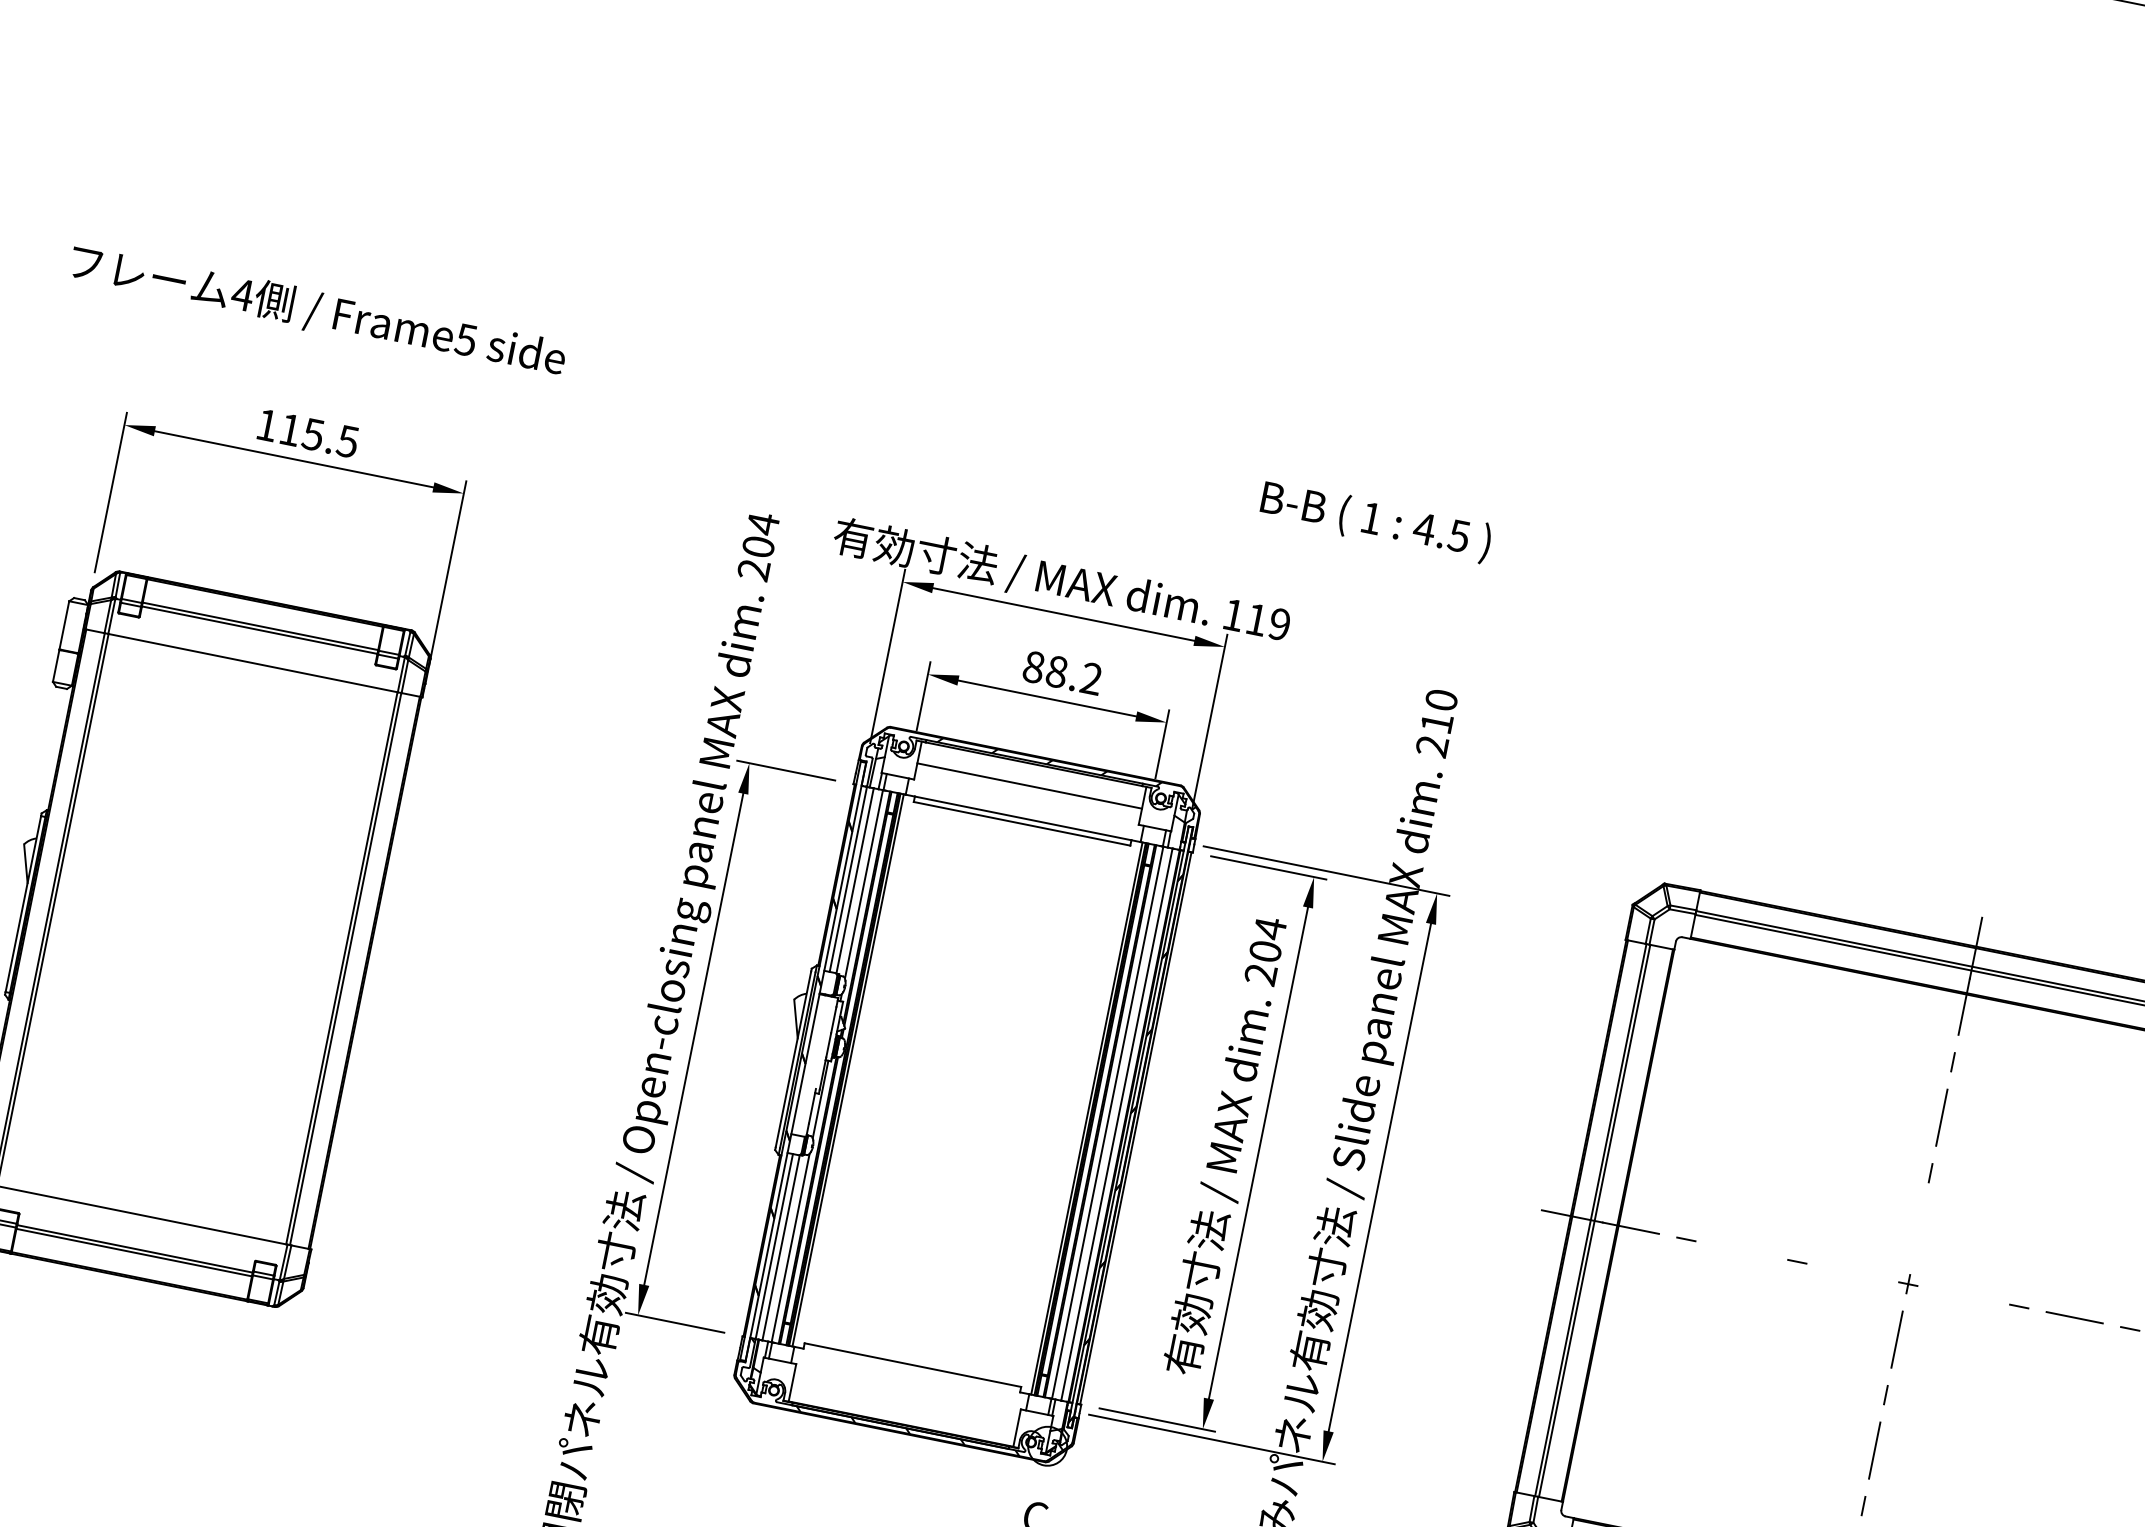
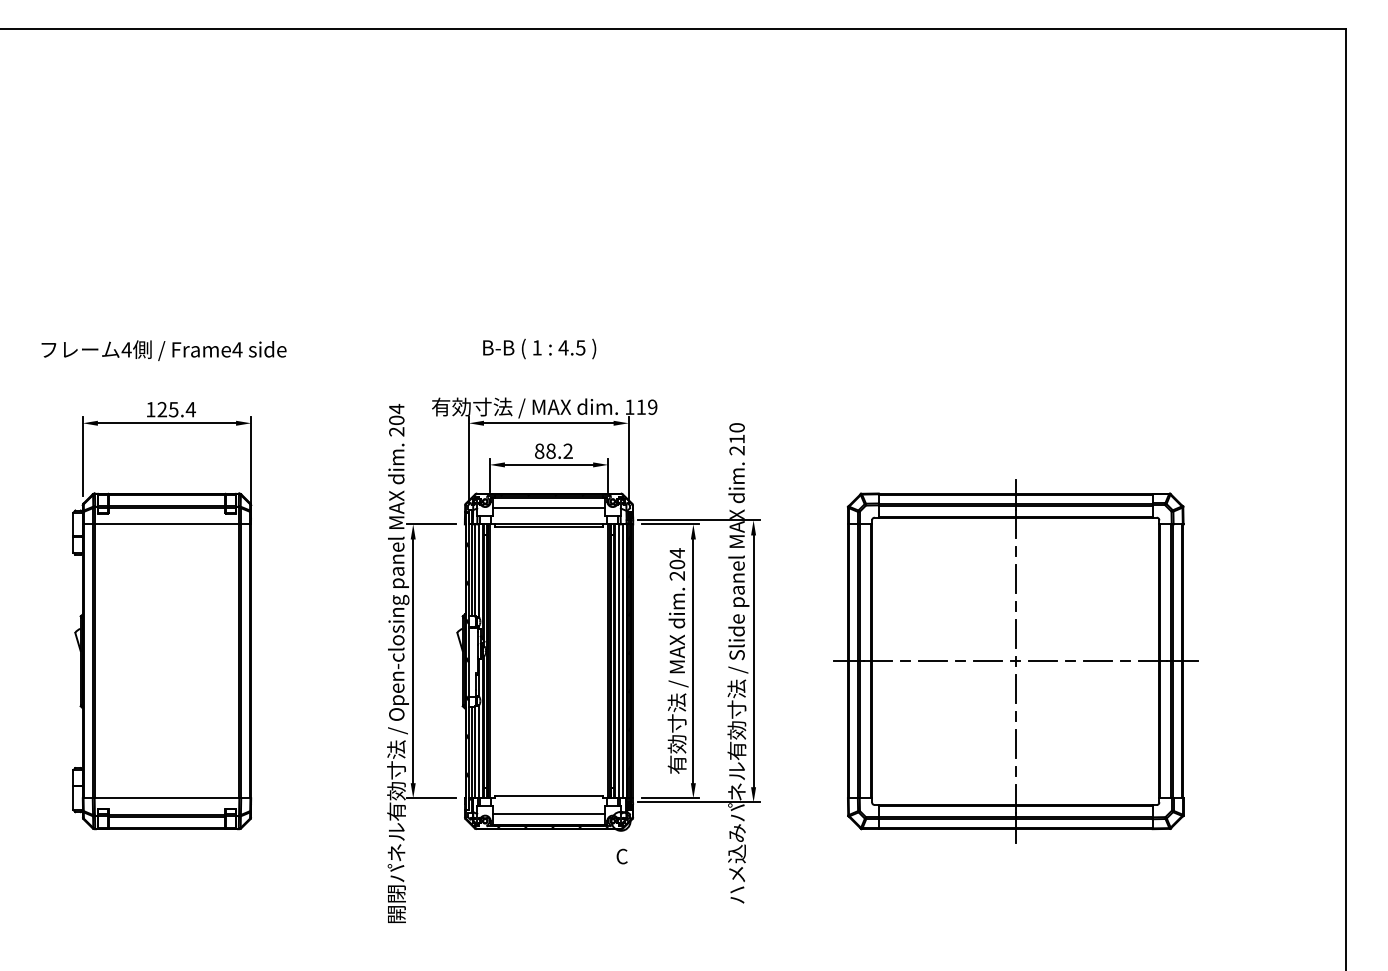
text: (466, 339) -> (237, 349), Frame5 -> Frame4
text: (318, 435) -> (176, 409), 115.5 -> 125.4
text: (1375, 520) -> (539, 348), moved
line: (1919, 1227) -> (1015, 633), added
line: (1742, 1251) -> (933, 661), added
line: (1853, 1273) -> (988, 661), added
line: (1964, 1295) -> (1043, 661), added
line: (904, 1402) -> (548, 814), added

